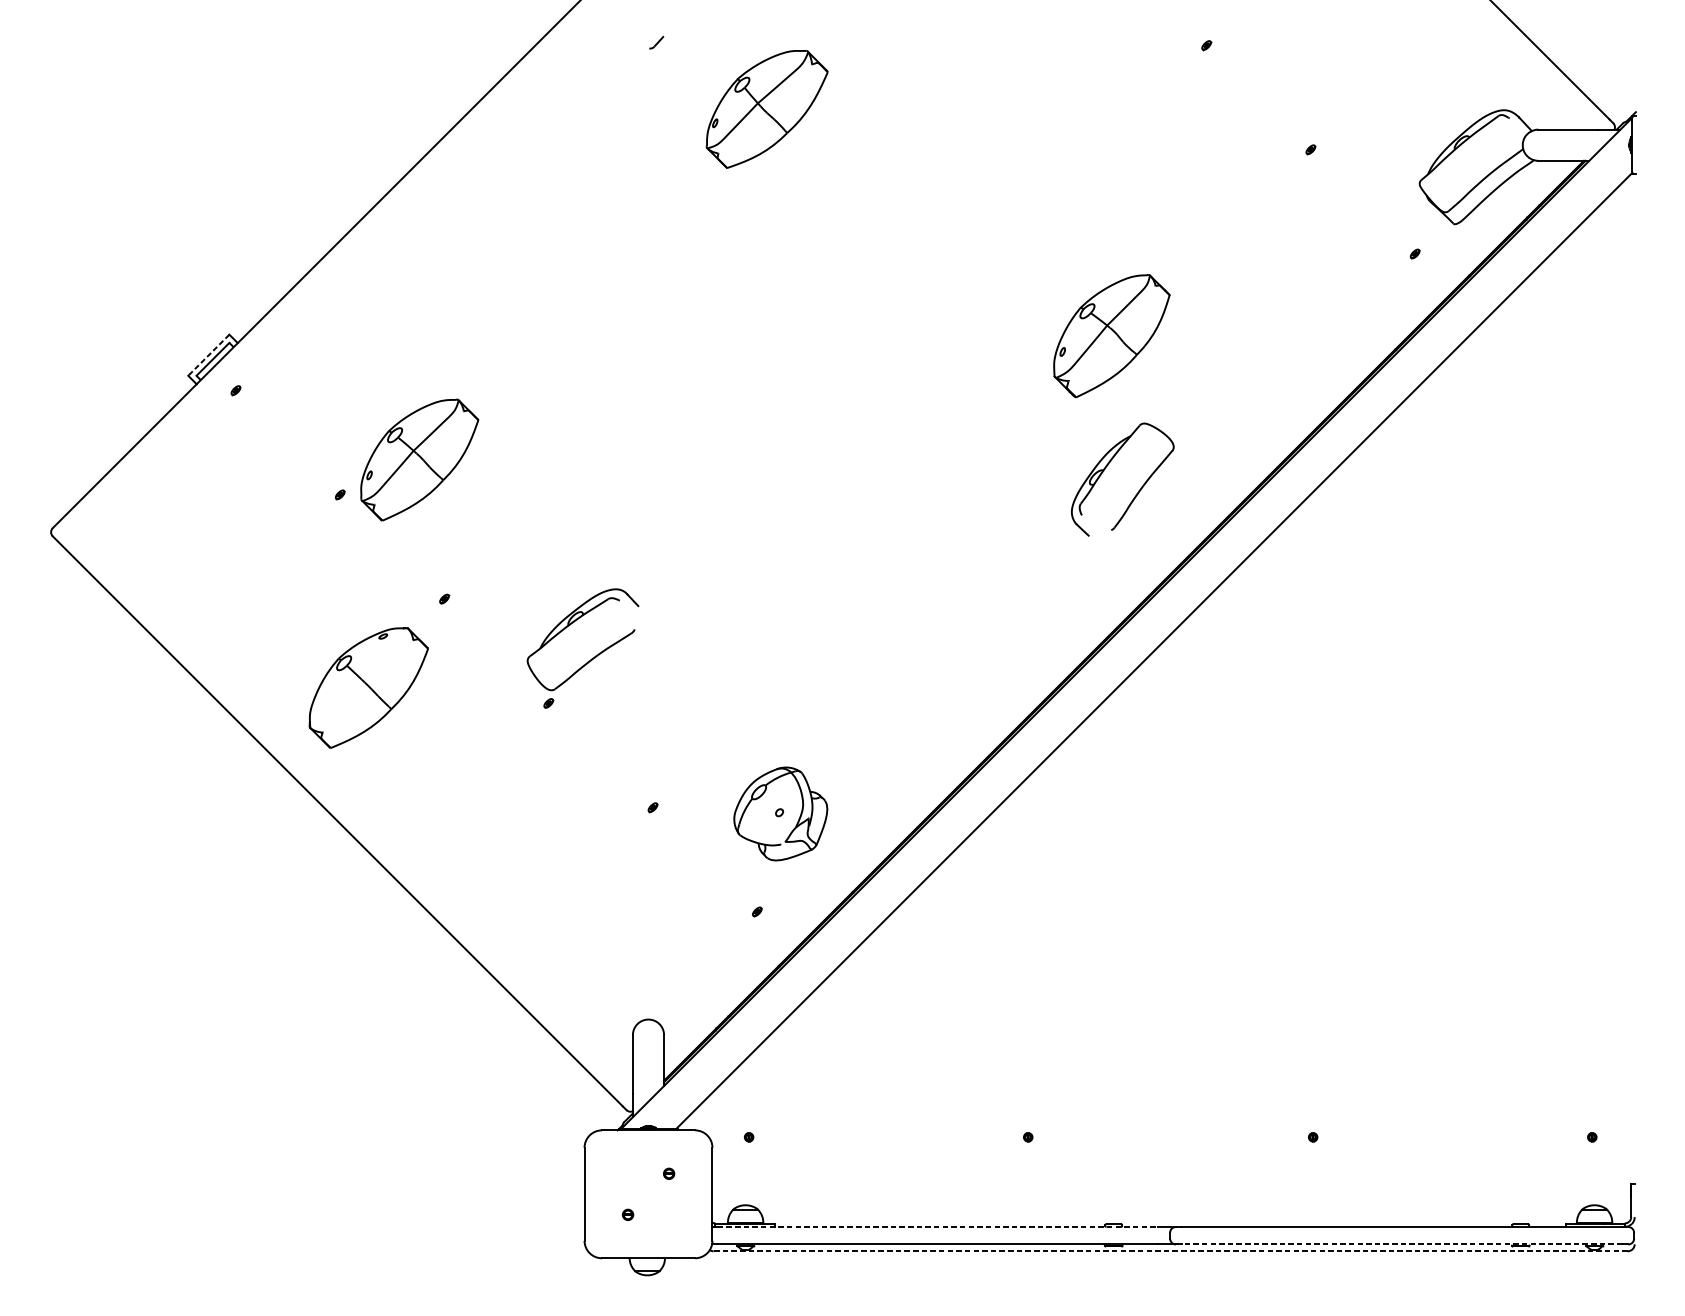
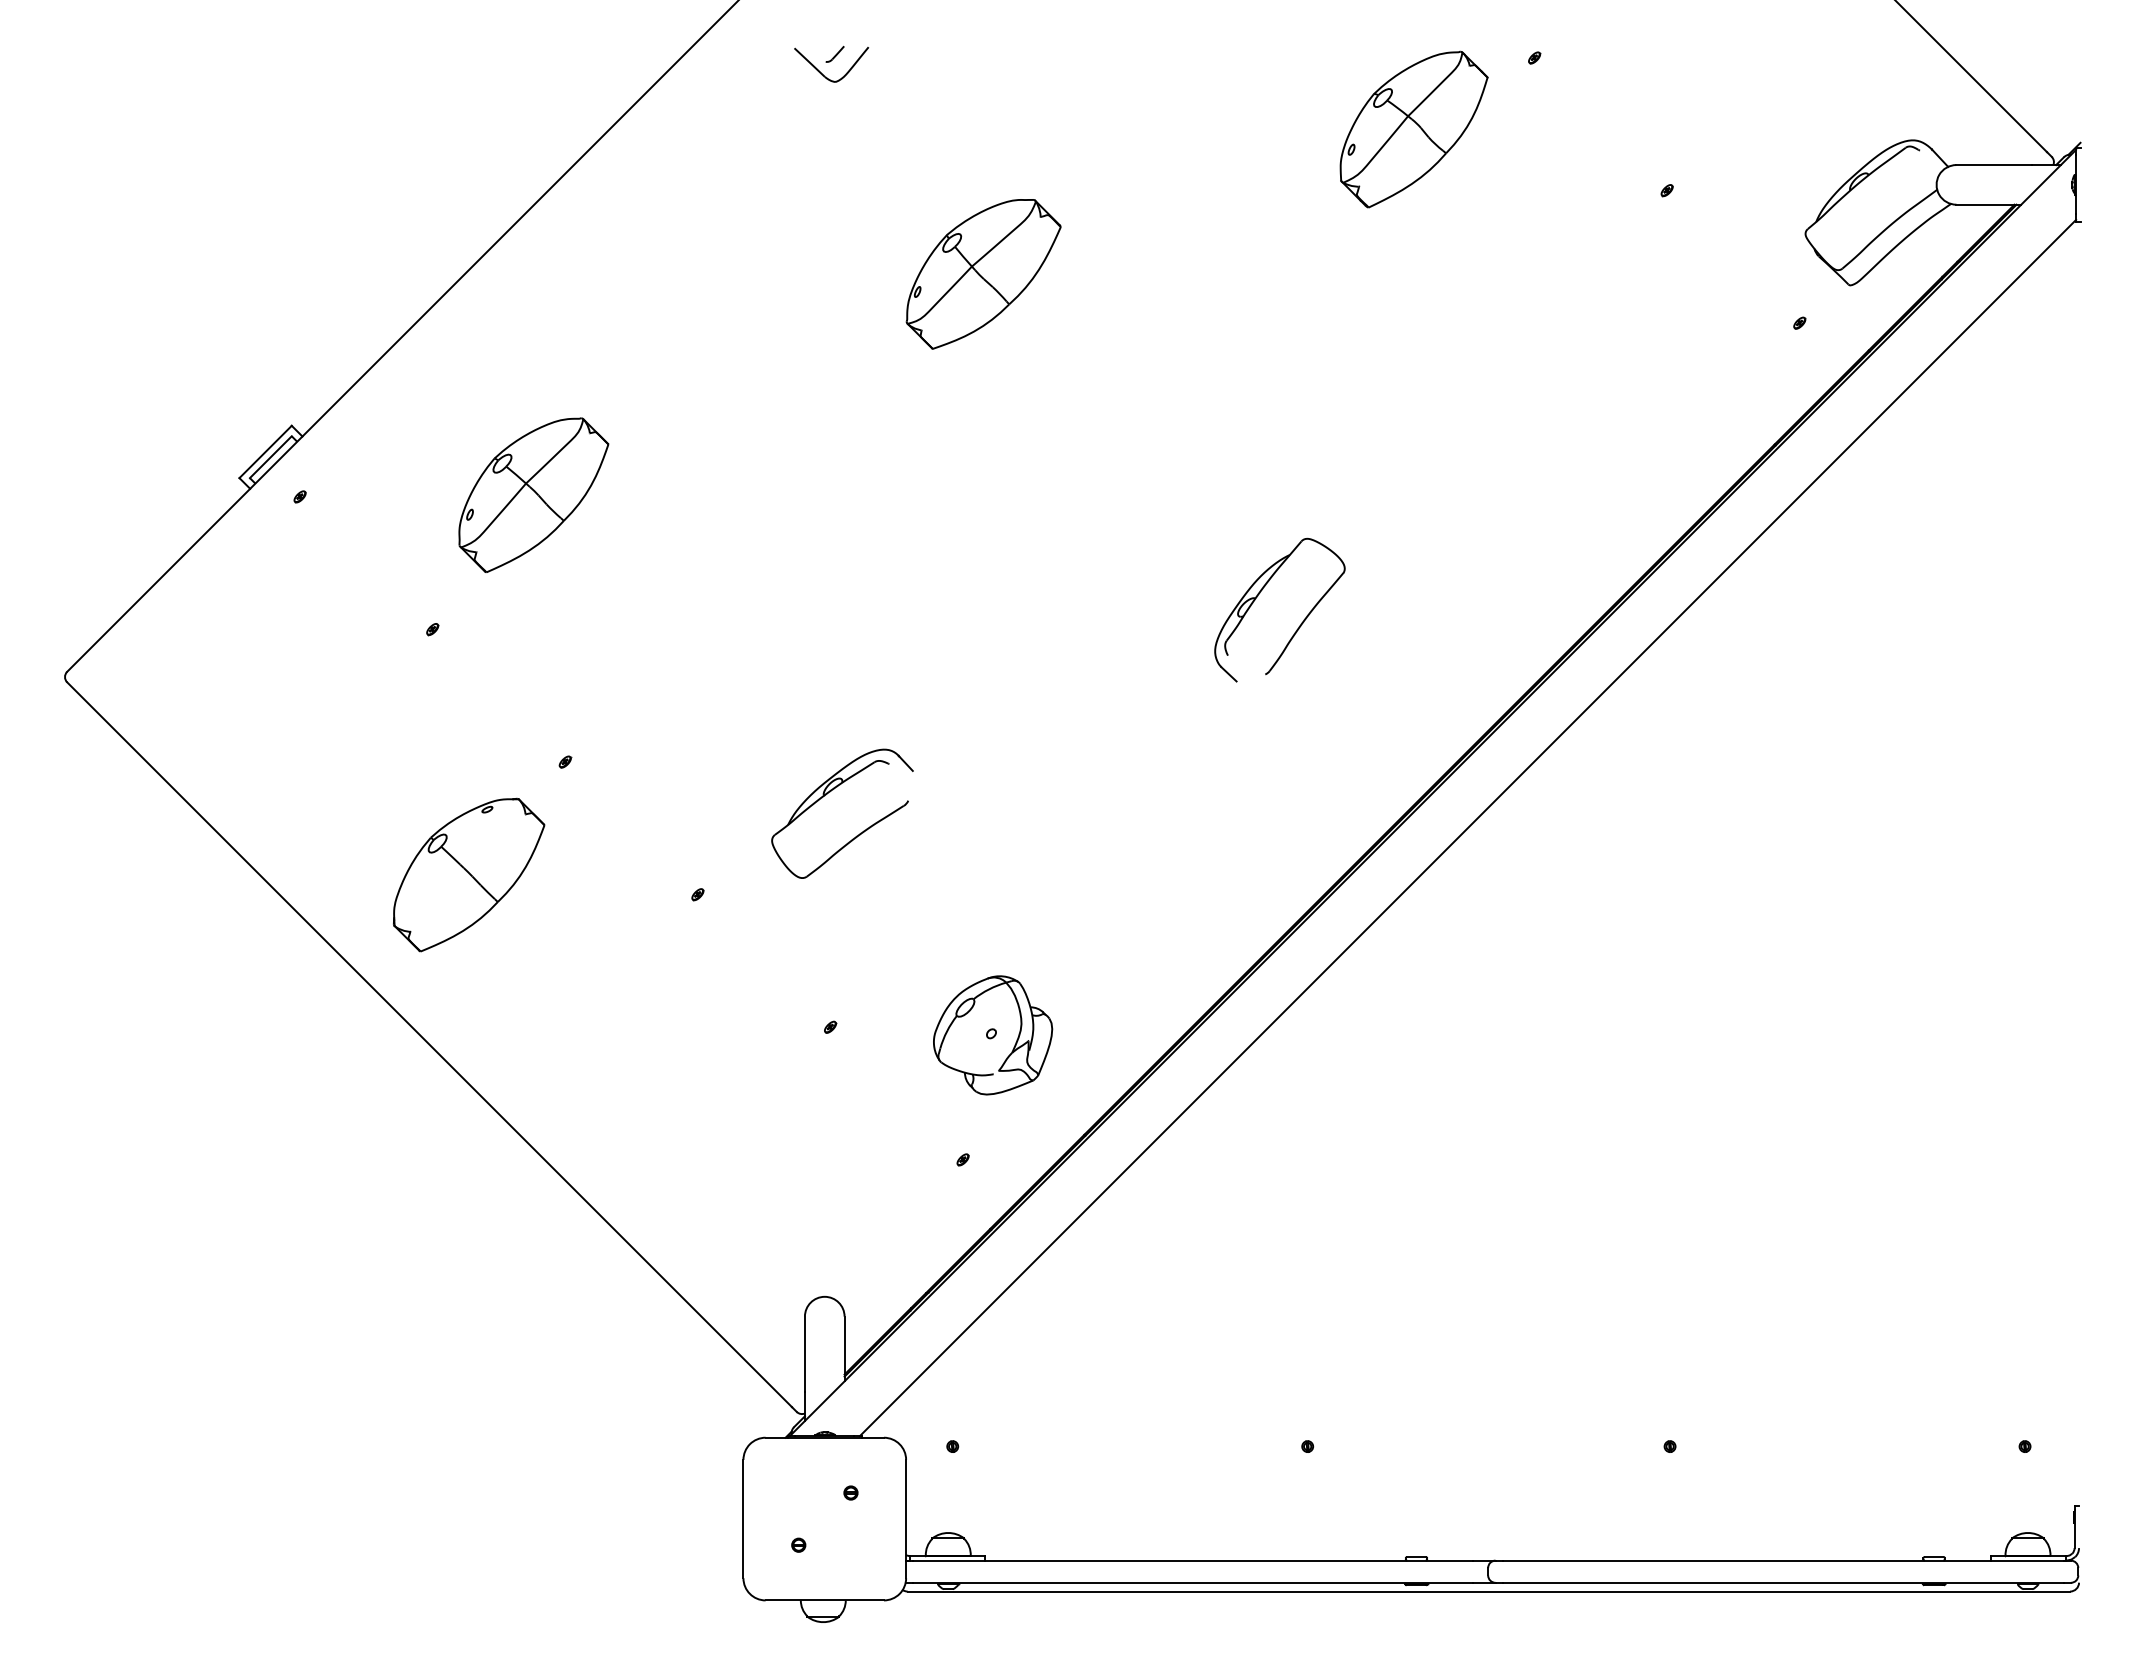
part: (646, 57) -> (822, 73), added
part: (767, 109) -> (983, 274), moved
part: (1111, 336) -> (1413, 129), moved
line: (208, 354) -> (265, 451), dashed -> solid
part: (419, 459) -> (533, 494), moved
part: (1107, 466) -> (1260, 593), moved
part: (570, 625) -> (826, 795), moved
line: (938, 1226) -> (1193, 1560), dashed -> solid
line: (1401, 1244) -> (1782, 1582), dashed -> solid
line: (1170, 1251) -> (1488, 1591), dashed -> solid

